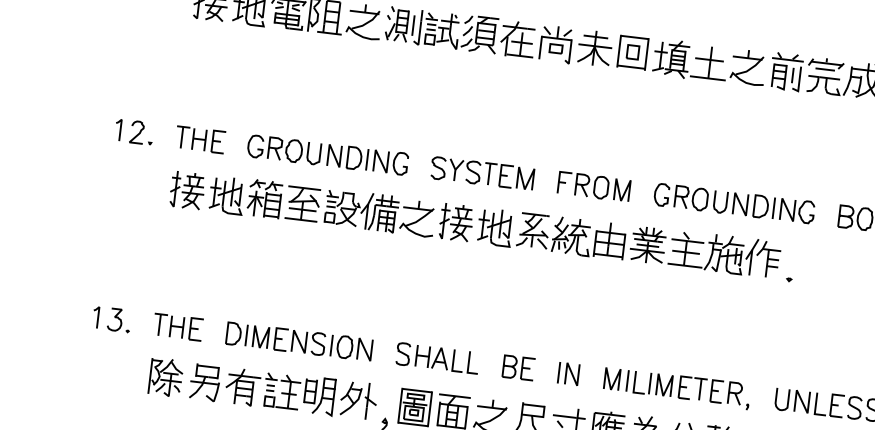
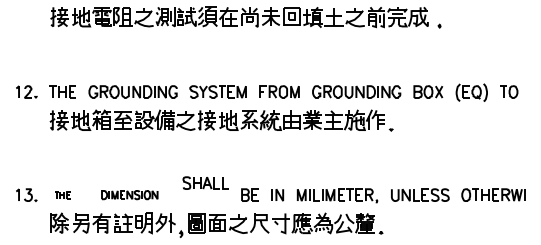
part: (177, 326) -> (62, 194), size x0.6
part: (299, 340) -> (129, 194), size x0.7
part: (437, 357) -> (205, 182), moved

